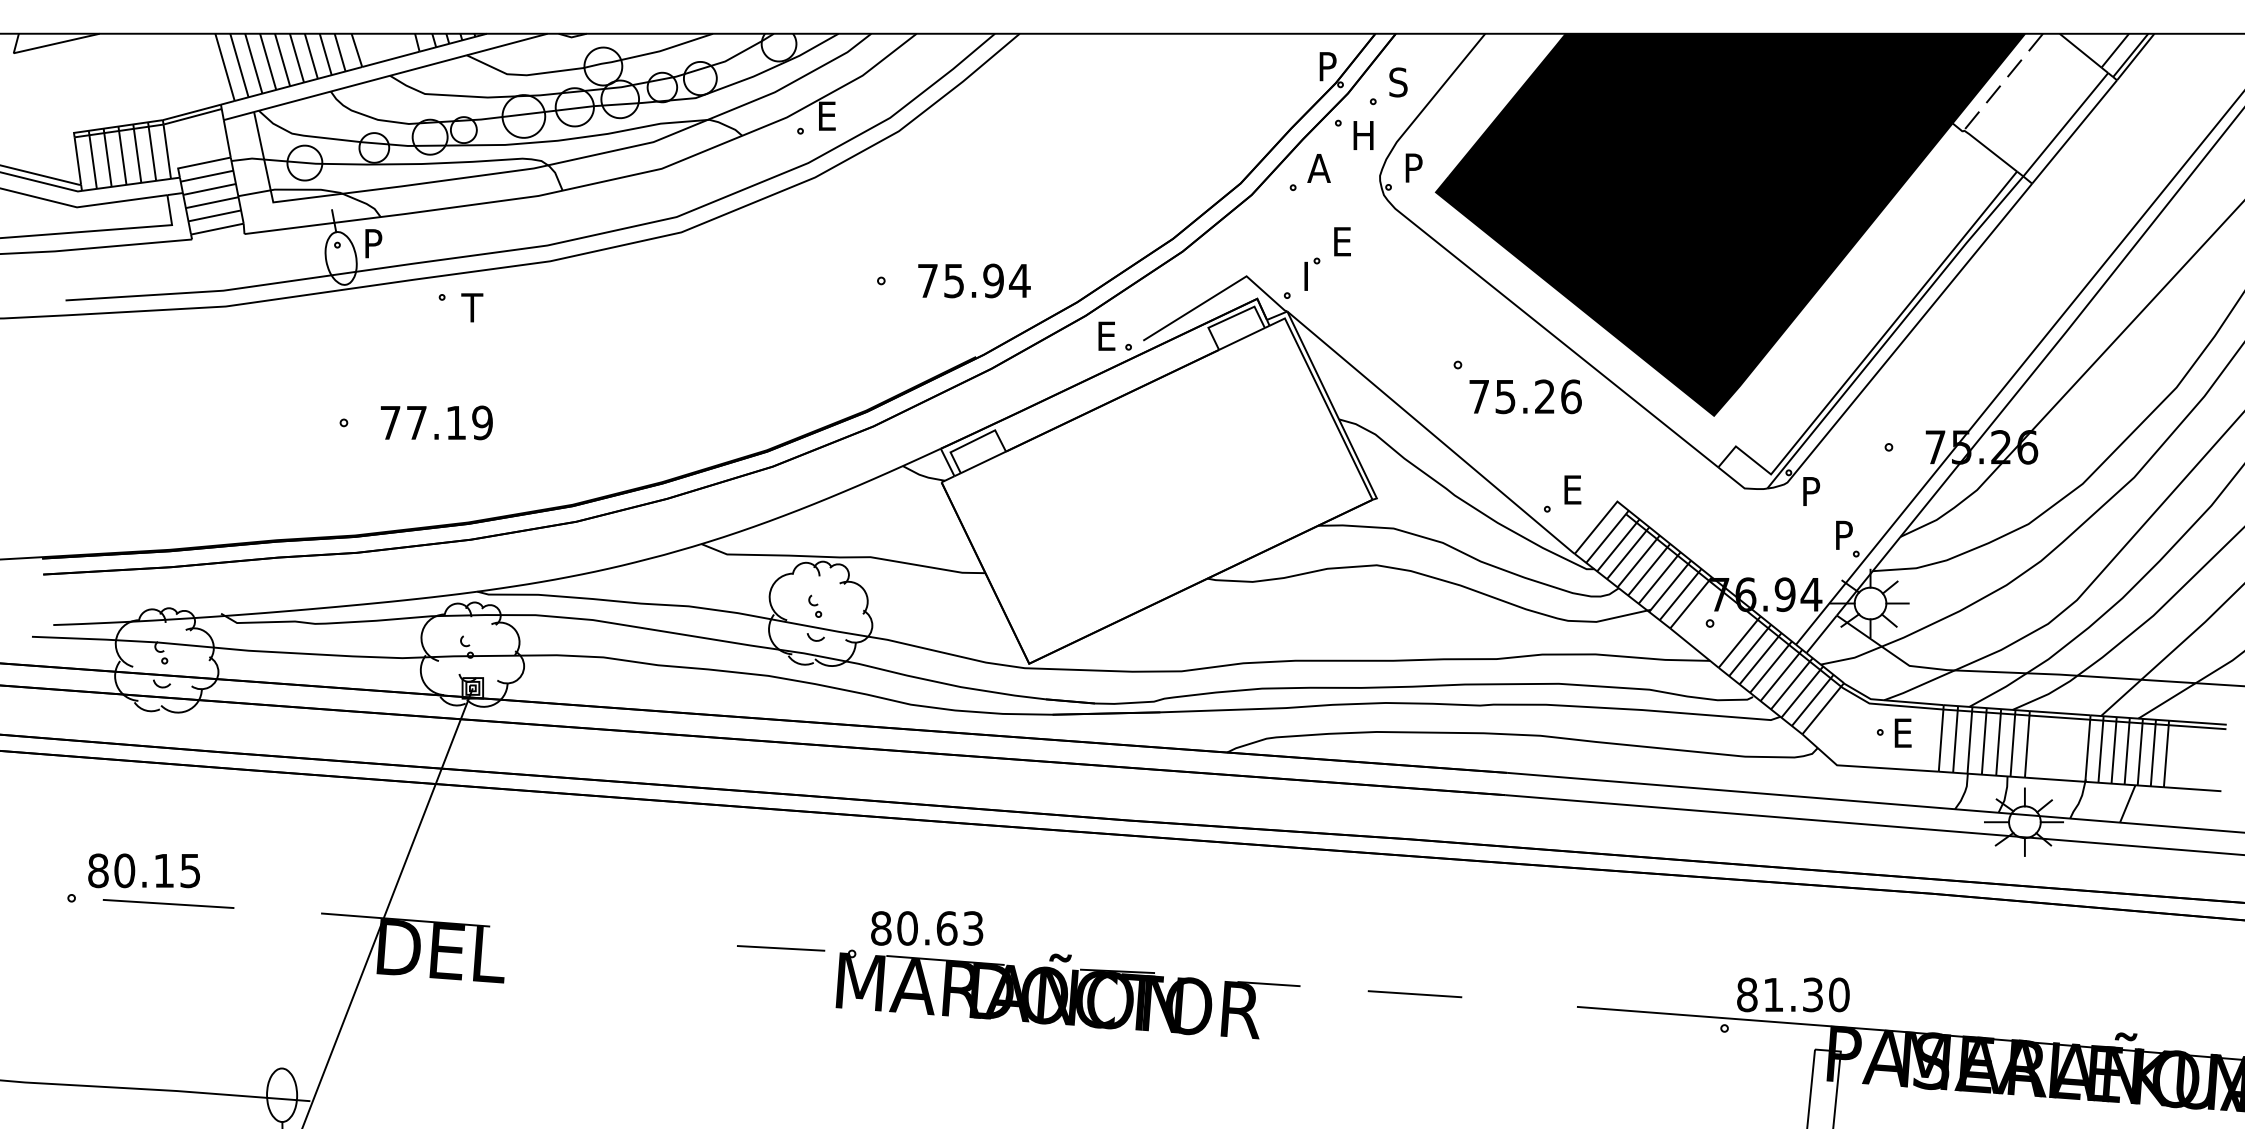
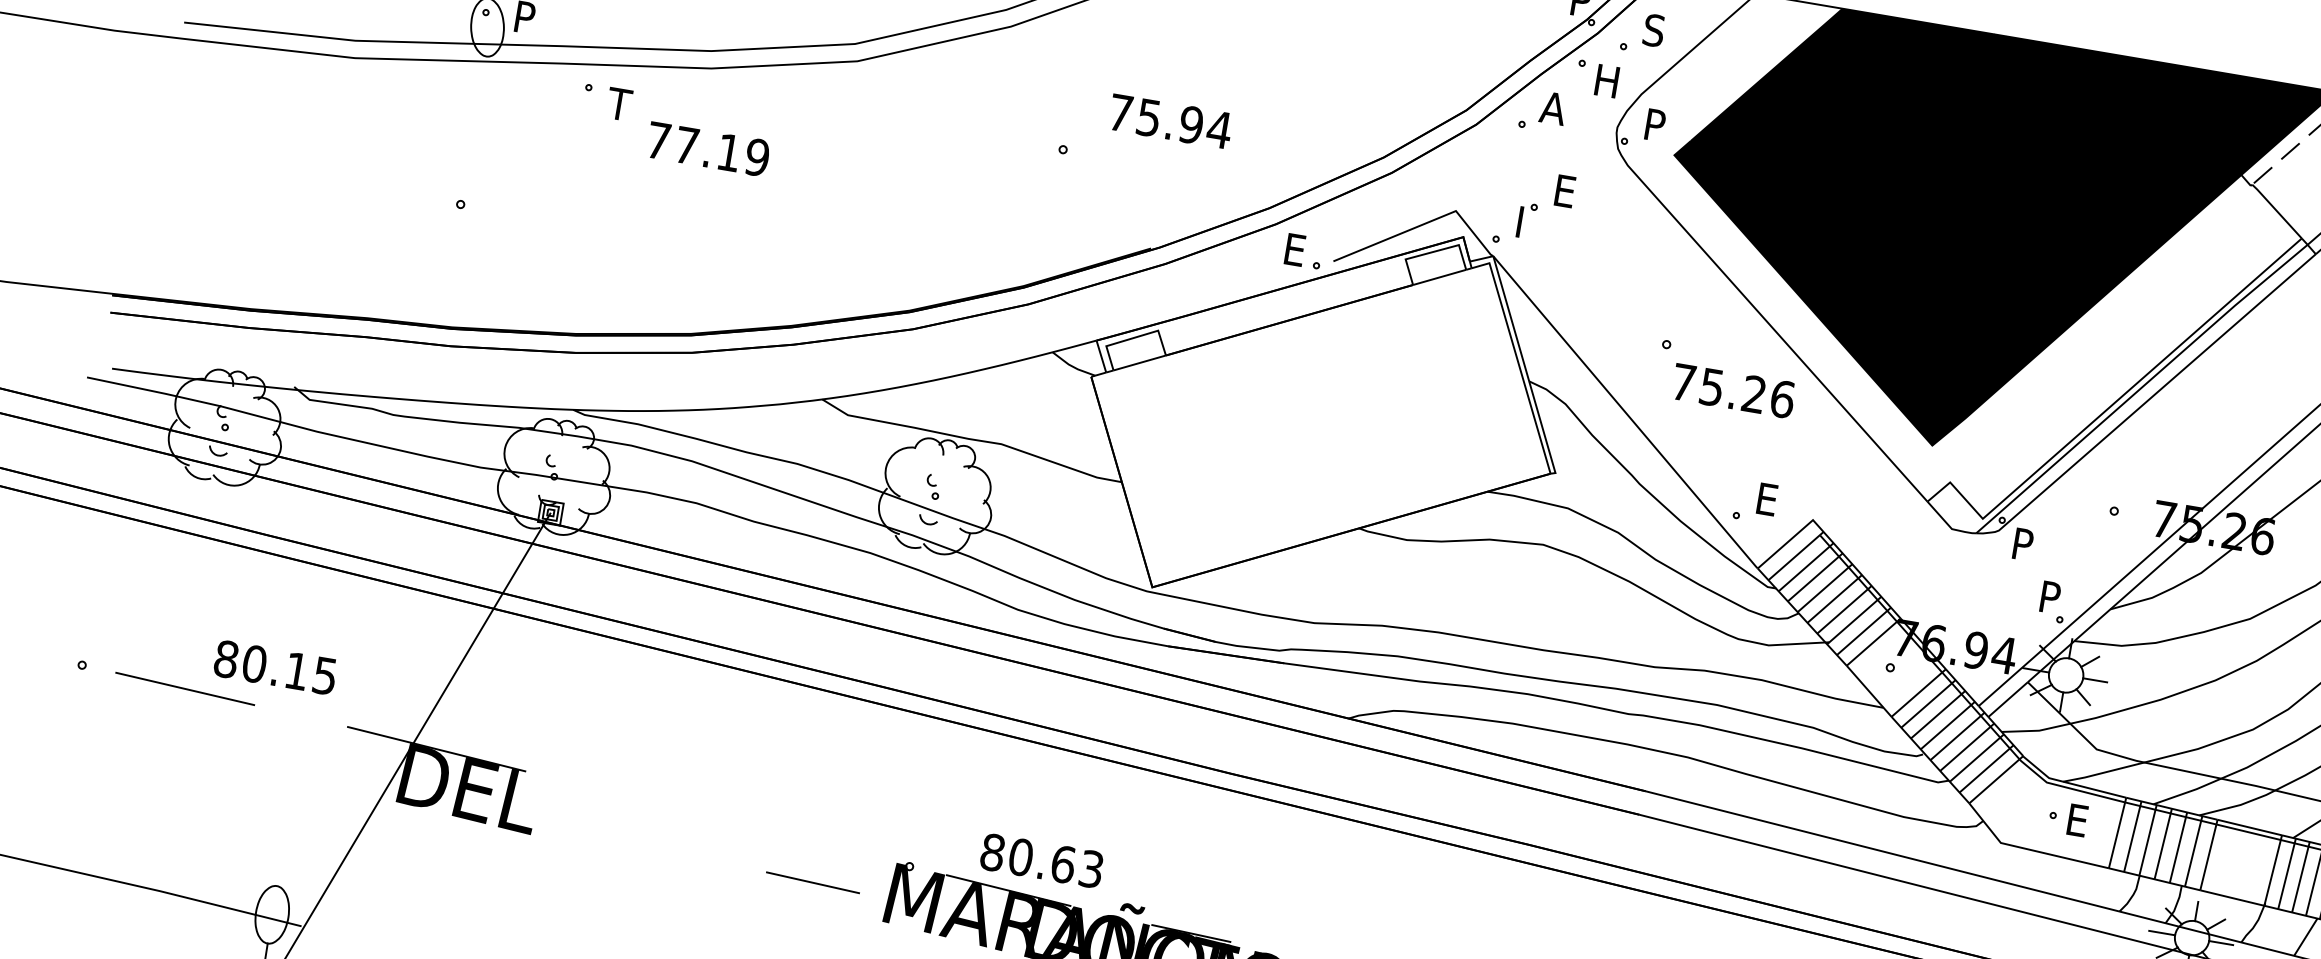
text: (974, 280) -> (1170, 121), moved
text: (436, 422) -> (708, 148), moved
text: (143, 870) -> (274, 667), moved
text: (927, 928) -> (1042, 860), moved
line: (781, 948) -> (813, 882), moved

